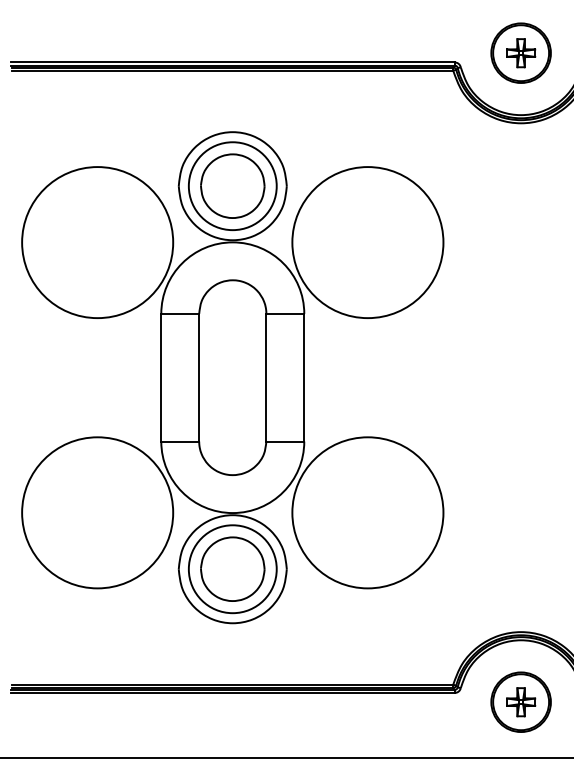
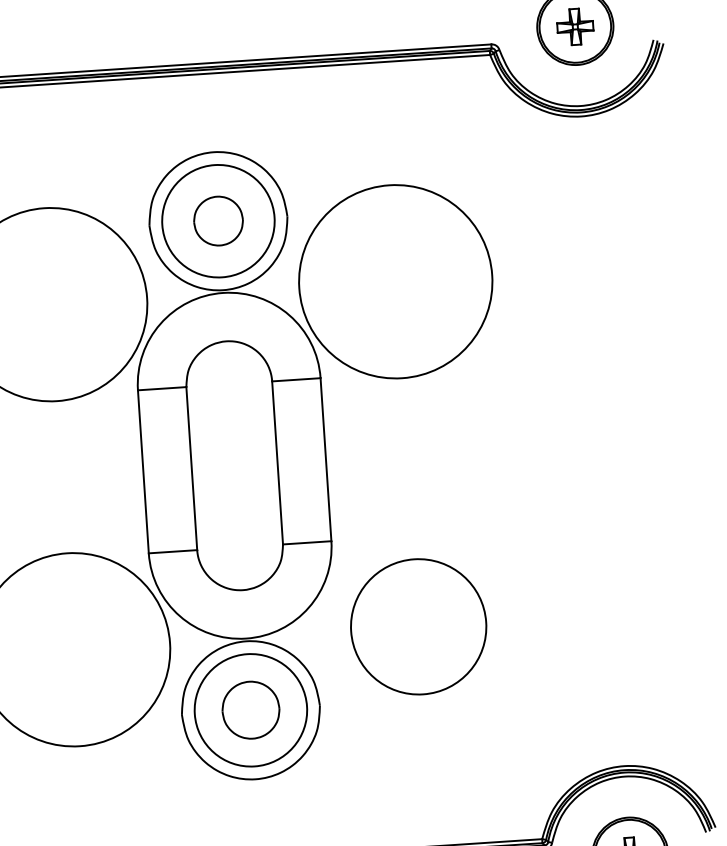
part: (232, 185) -> (218, 220), size x0.6
circle: (367, 512) -> (418, 626), size x0.7
part: (232, 568) -> (250, 709), size x0.7

